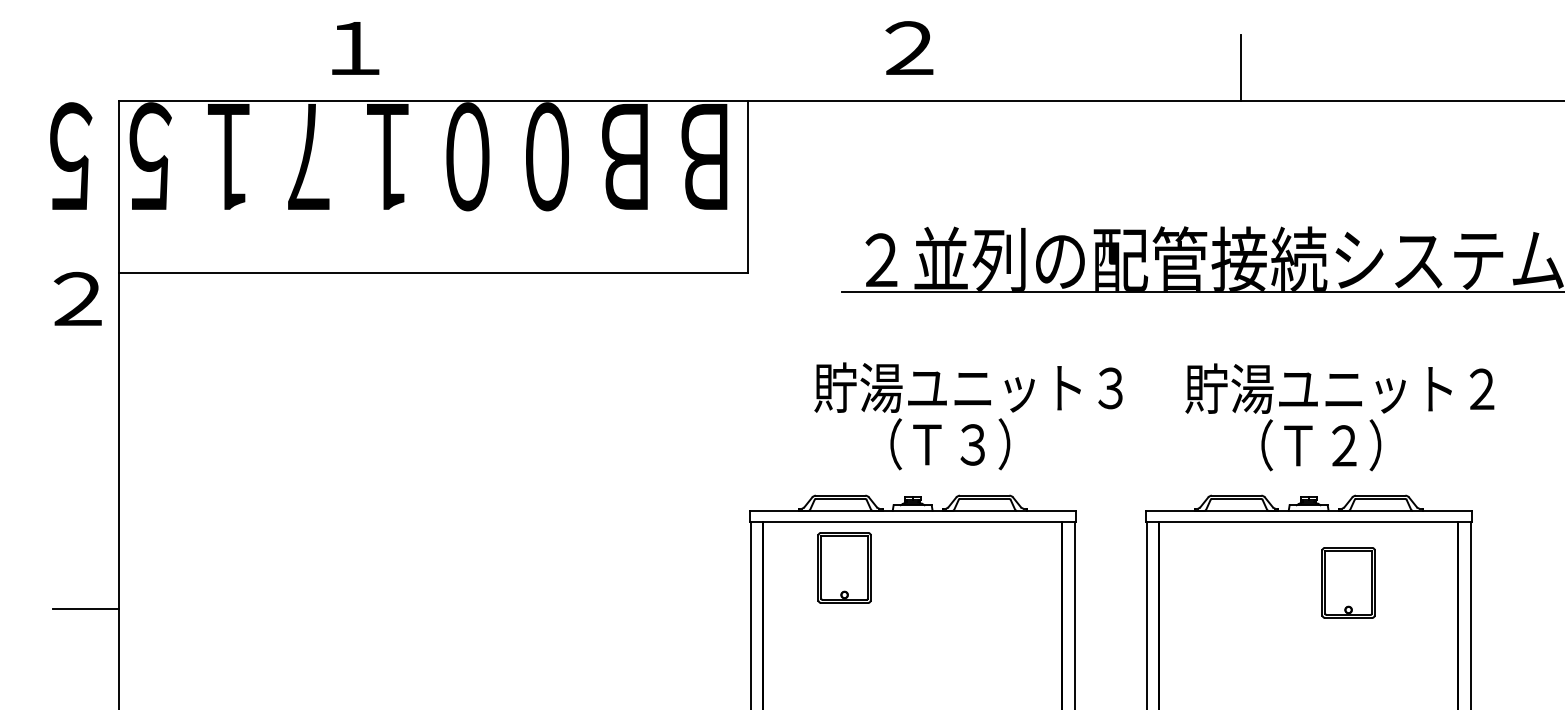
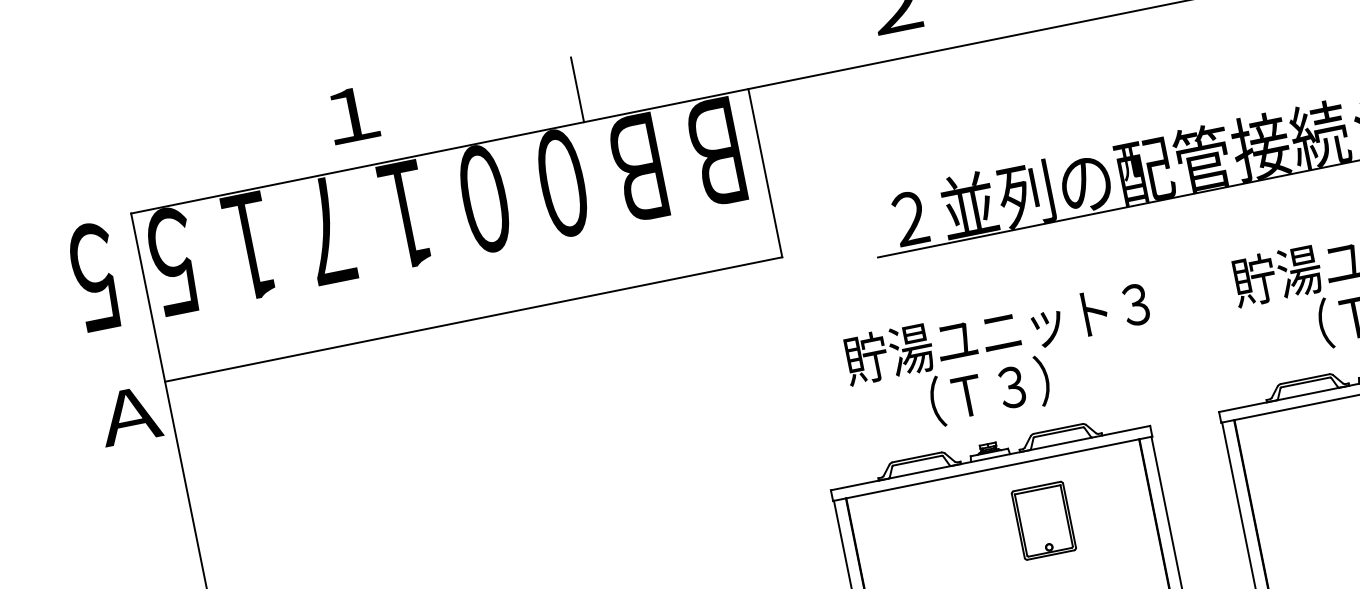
line: (580, 68) -> (577, 90), added
text: (77, 298) -> (129, 414), ２ -> Ａ
text: (968, 416) -> (1002, 360), moved
part: (844, 567) -> (1043, 520), moved

